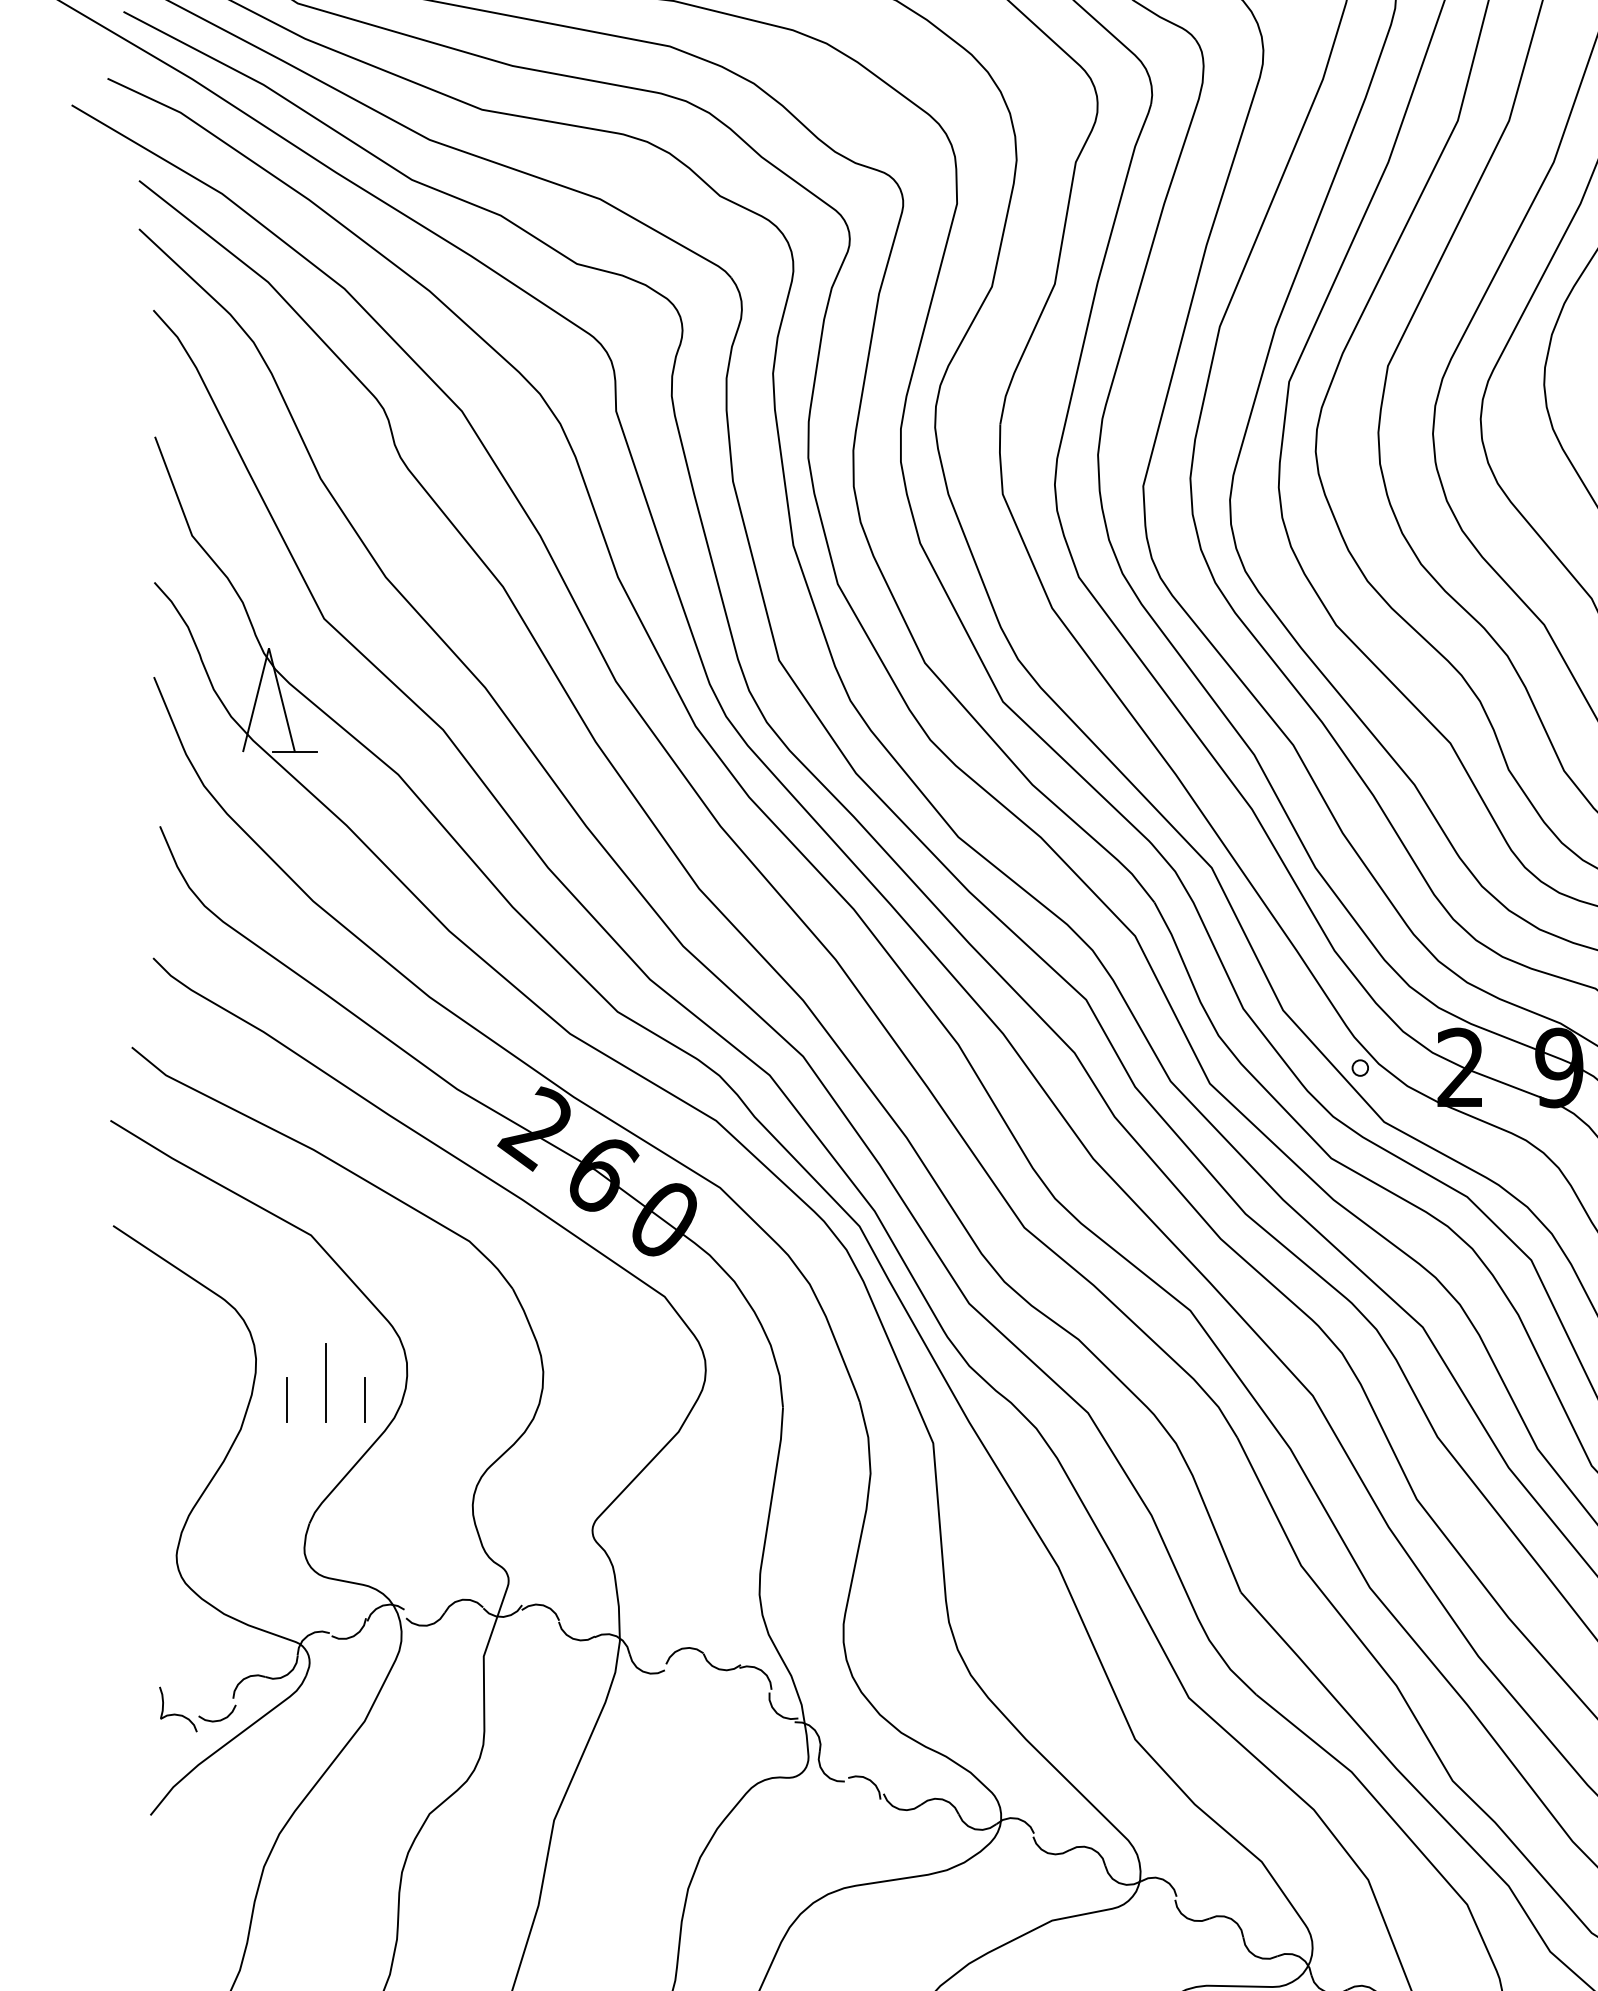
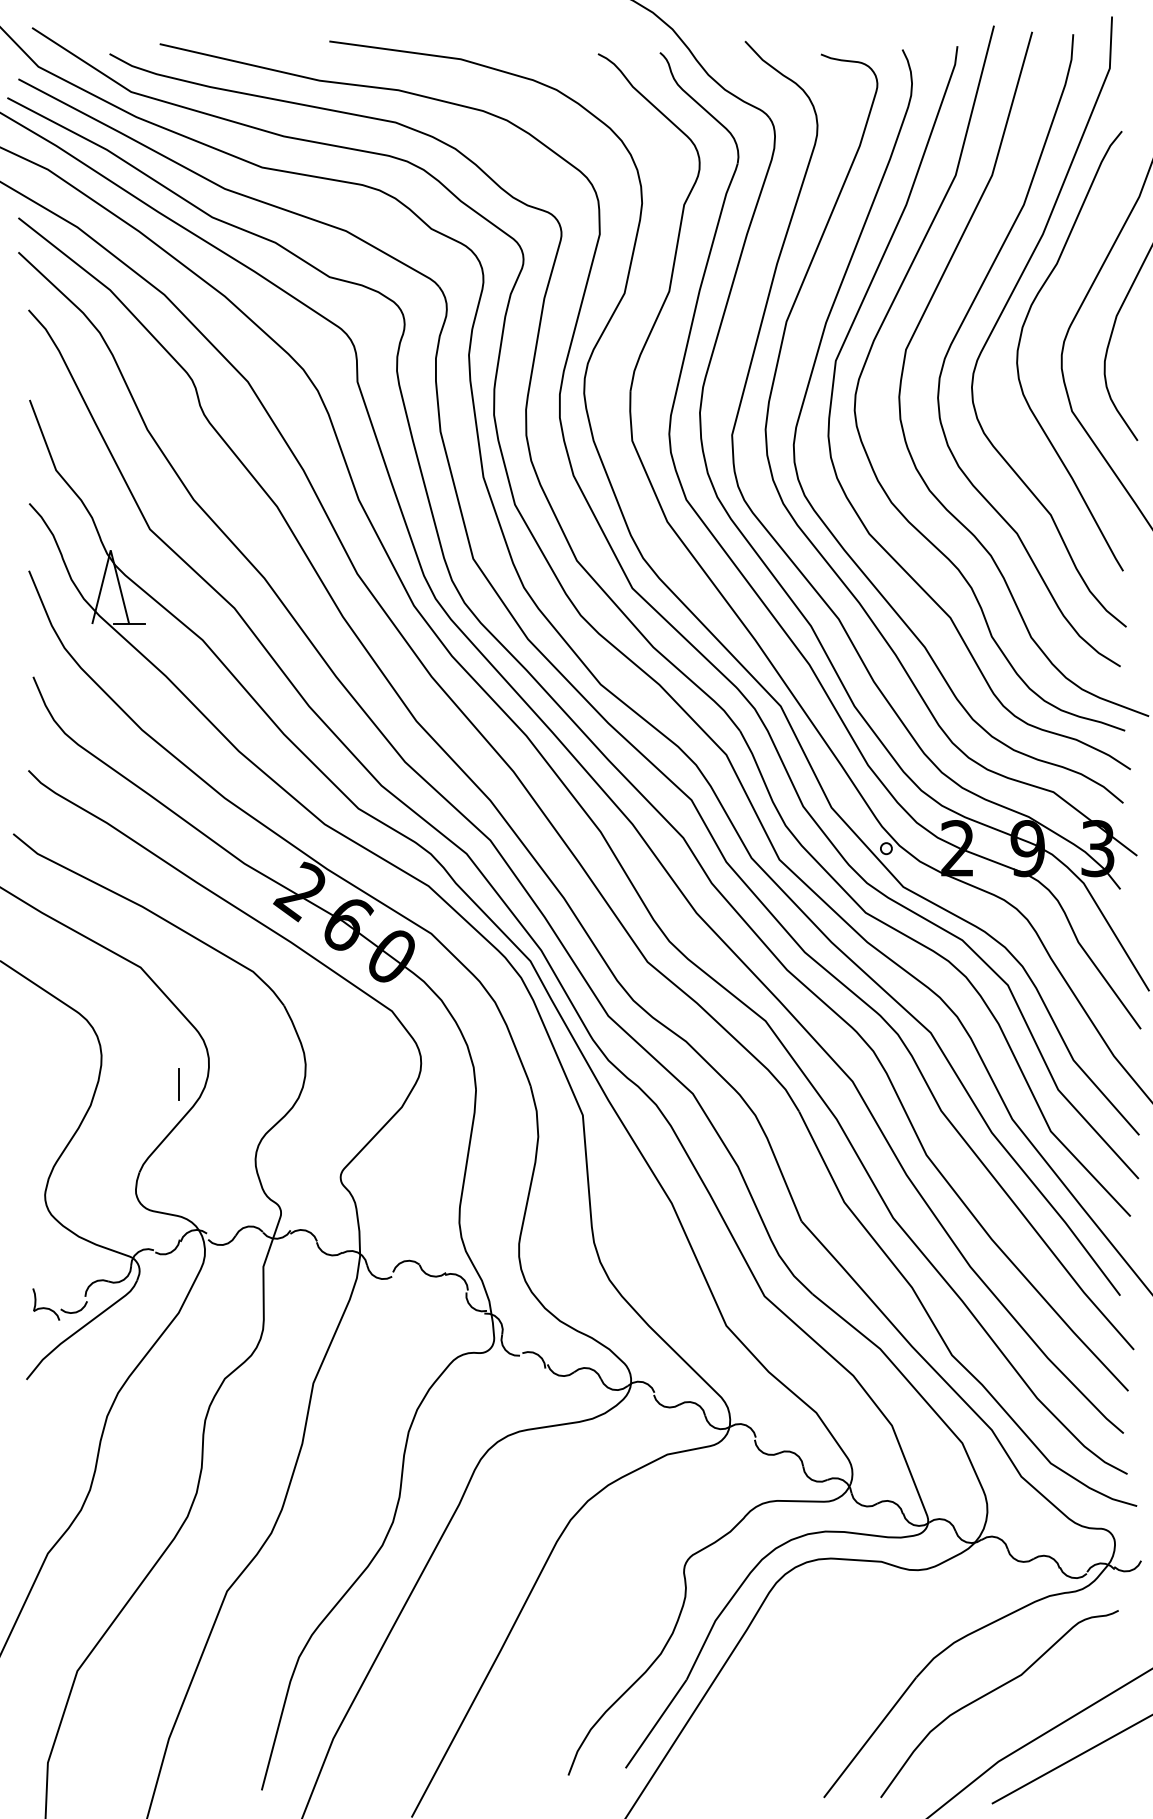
line: (326, 1381) -> (151, 1071), removed
line: (286, 1398) -> (123, 1083), removed

